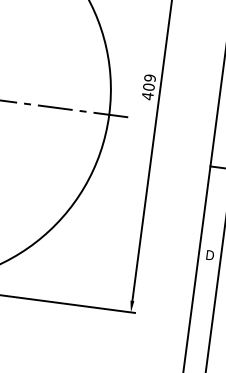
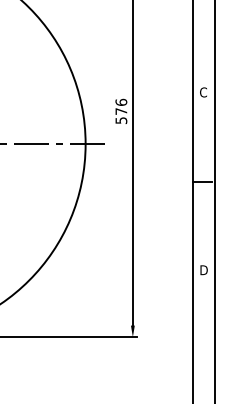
text: (149, 87) -> (121, 111), 409 -> 576

